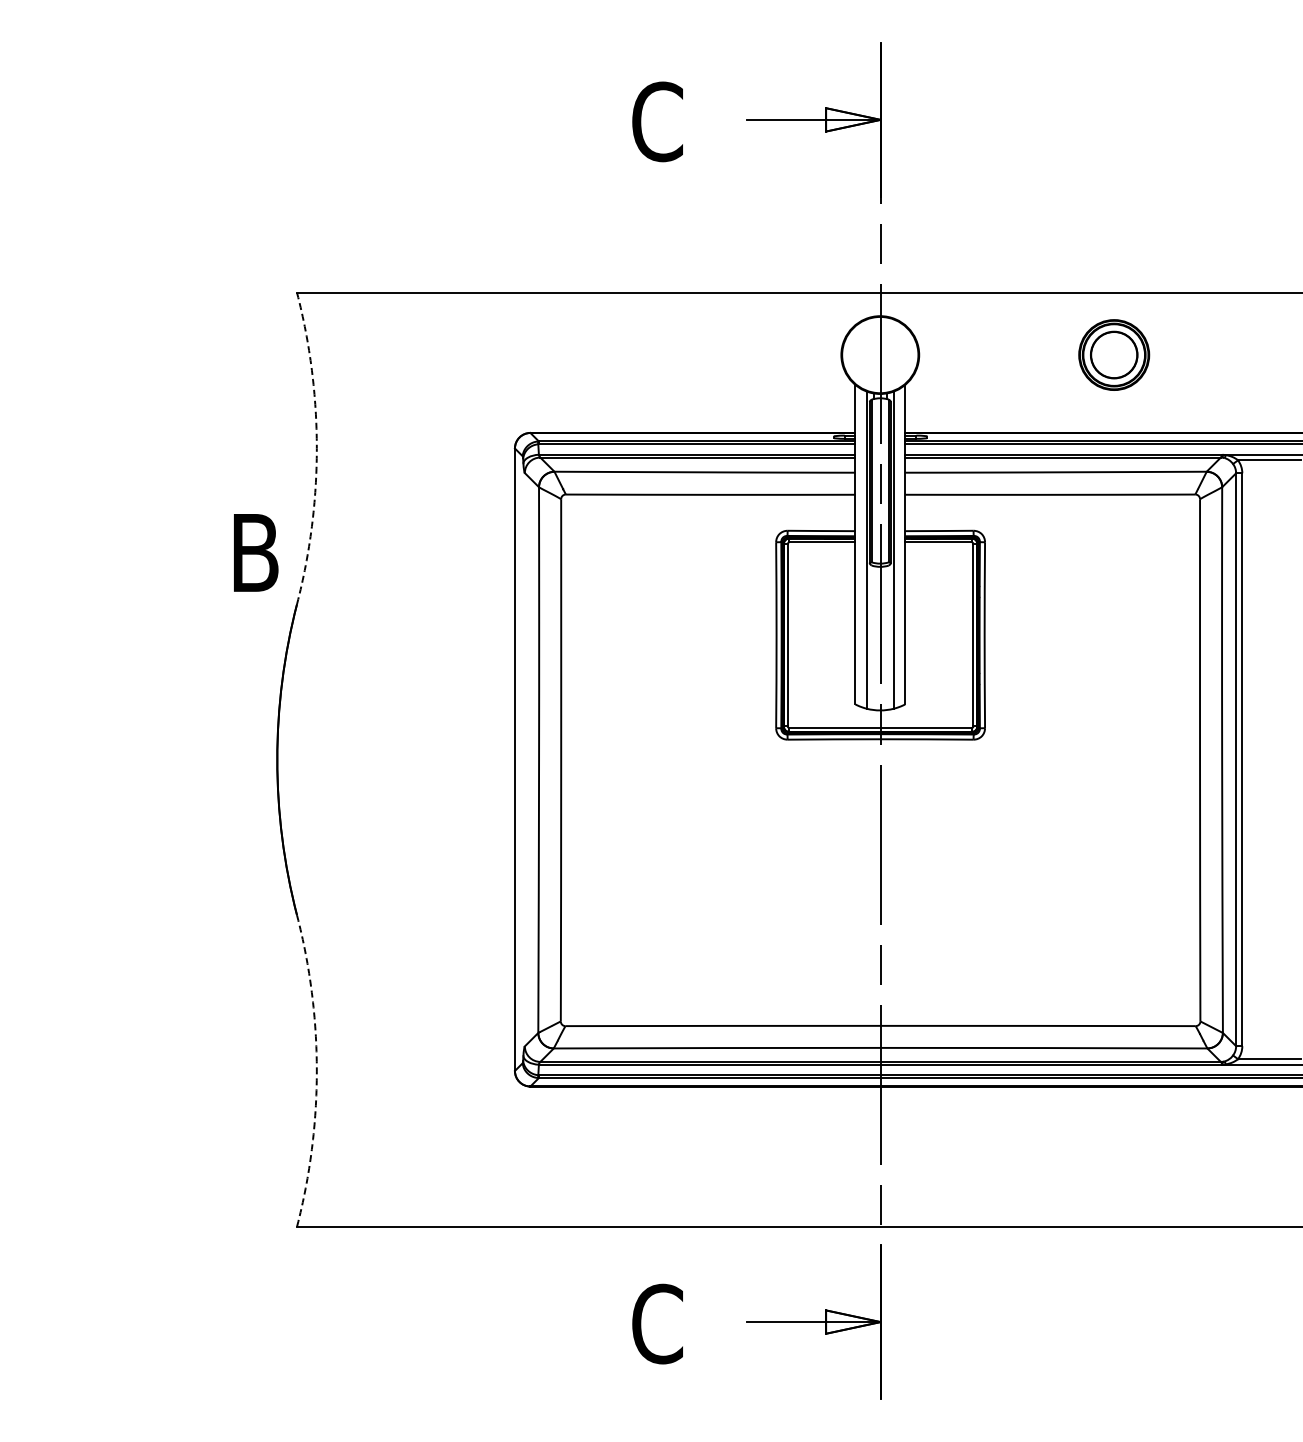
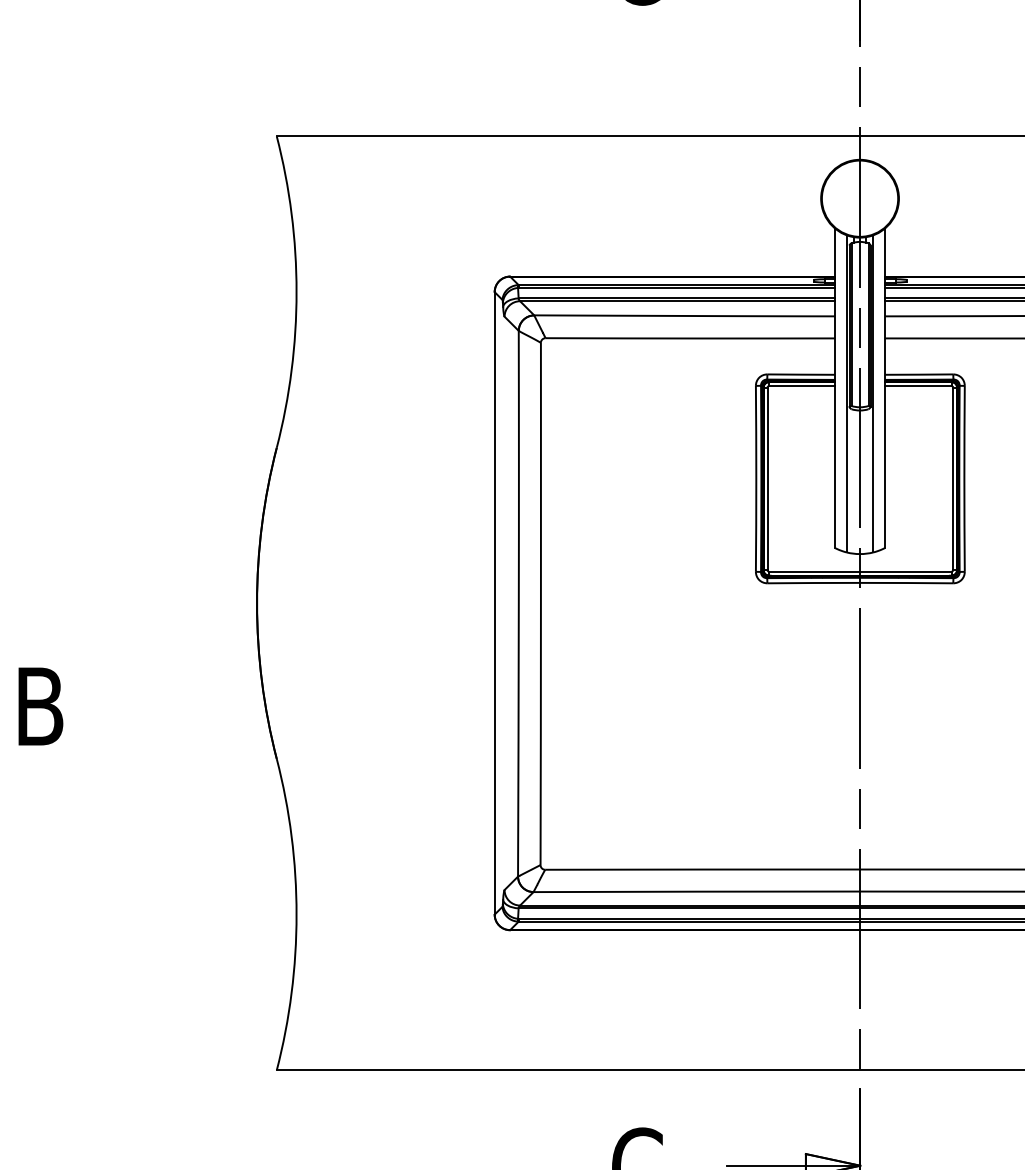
arc: (316, 448) -> (296, 292), dashed -> solid
text: (256, 552) -> (41, 706), moved
arc: (316, 1071) -> (296, 915), dashed -> solid

